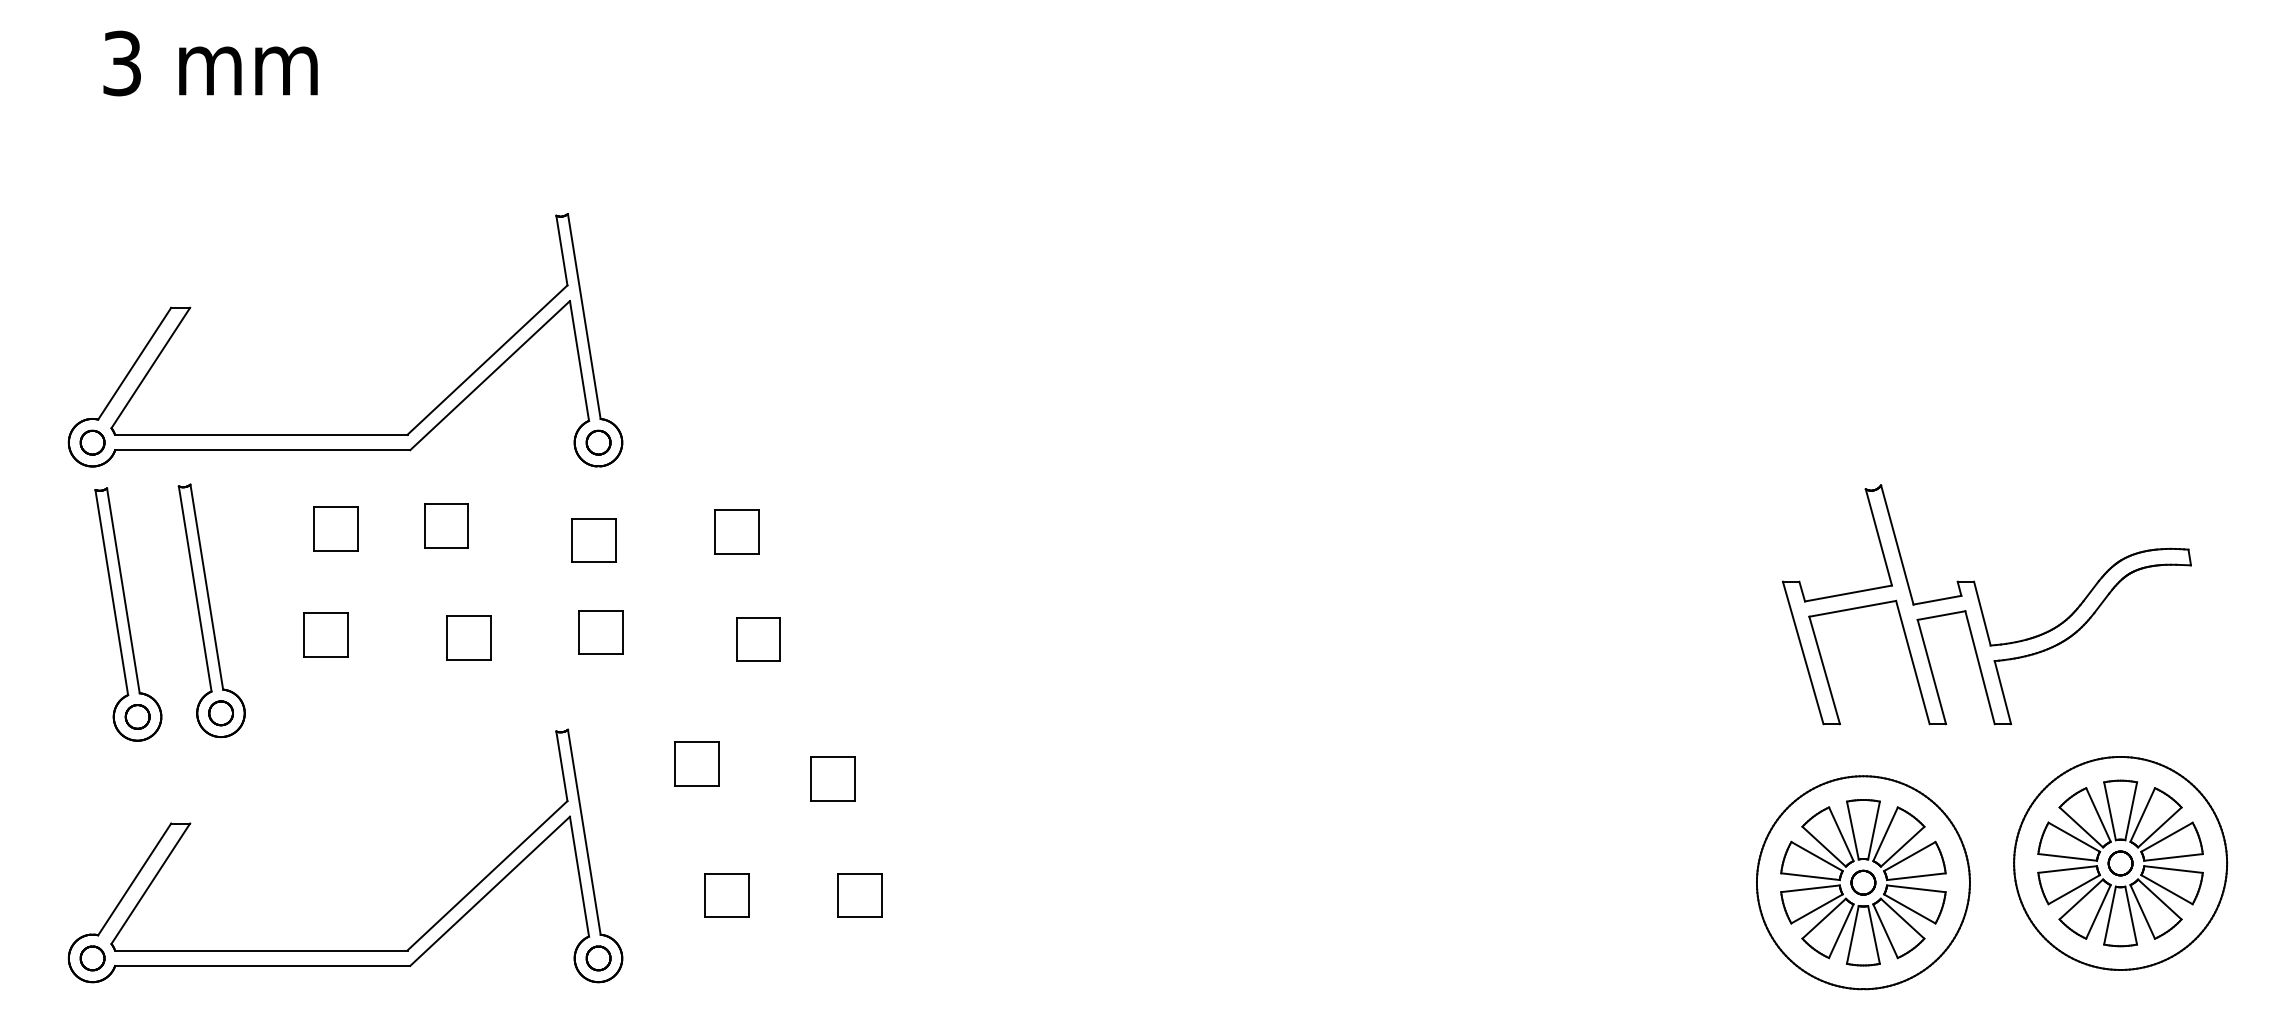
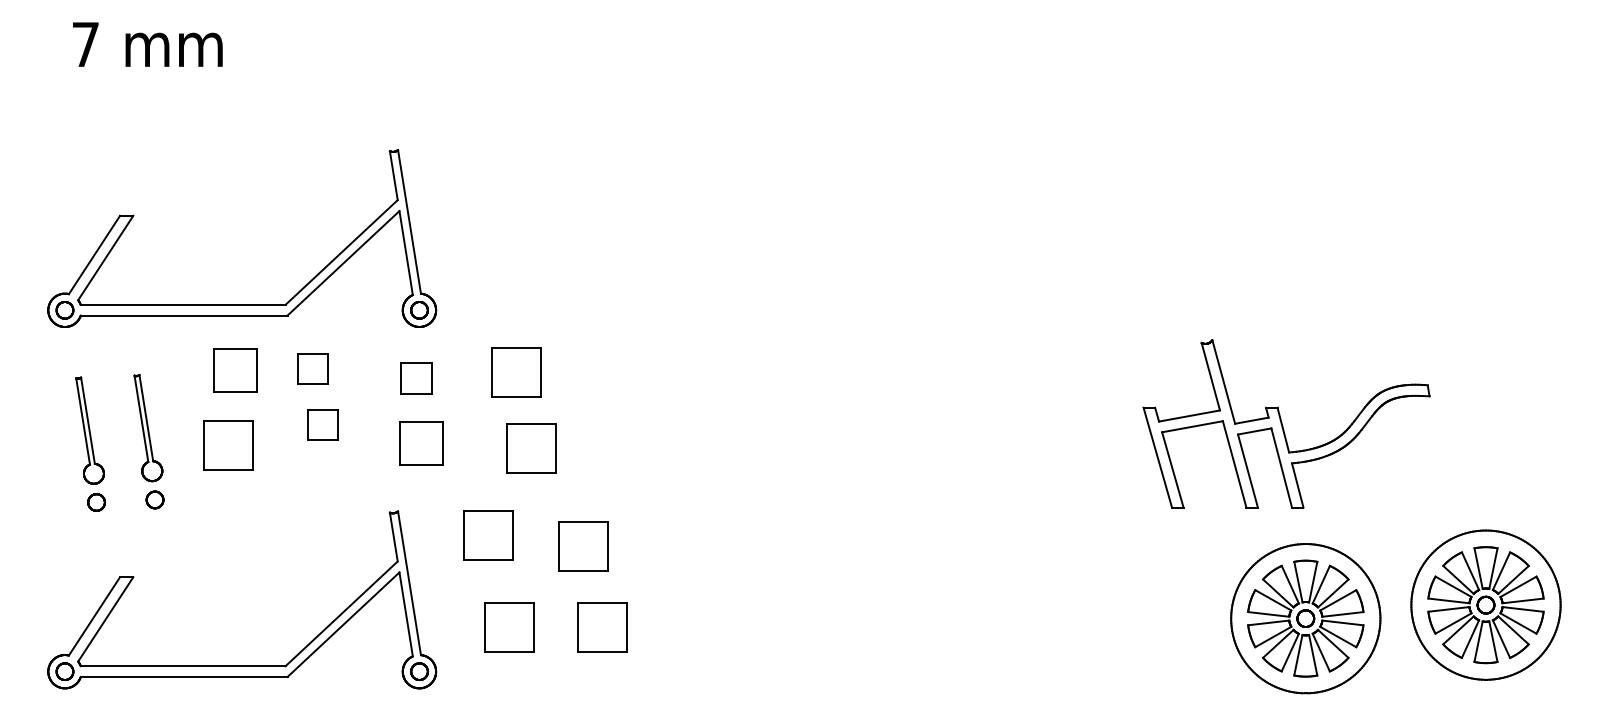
text: (121, 63) -> (85, 44), 3 -> 7
part: (335, 528) -> (235, 370), size x1.4
part: (736, 531) -> (516, 372), size x1.6
part: (1986, 604) -> (1286, 423), moved
part: (211, 610) -> (148, 427), size x0.6
part: (128, 614) -> (90, 430), size x0.6
part: (600, 632) -> (420, 443), size x1.4
part: (325, 634) -> (228, 444), size x1.6
part: (468, 637) -> (322, 424), moved
part: (758, 639) -> (531, 448), size x1.6
part: (696, 763) -> (488, 535), size x1.6
part: (832, 778) -> (583, 545), size x1.6
part: (726, 895) -> (509, 627), size x1.6
part: (859, 895) -> (602, 627), size x1.6

